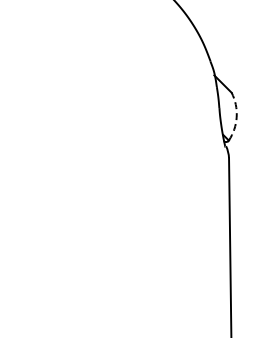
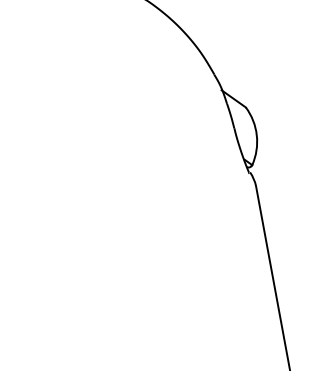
arc: (236, 117) -> (256, 136), dashed -> solid

